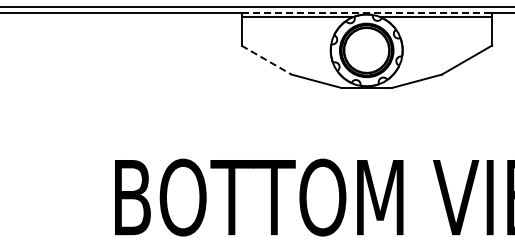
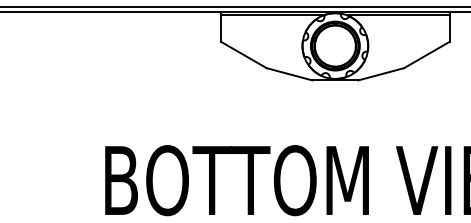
line: (367, 12) -> (336, 11), dashed -> solid
line: (266, 60) -> (243, 55), dashed -> solid

